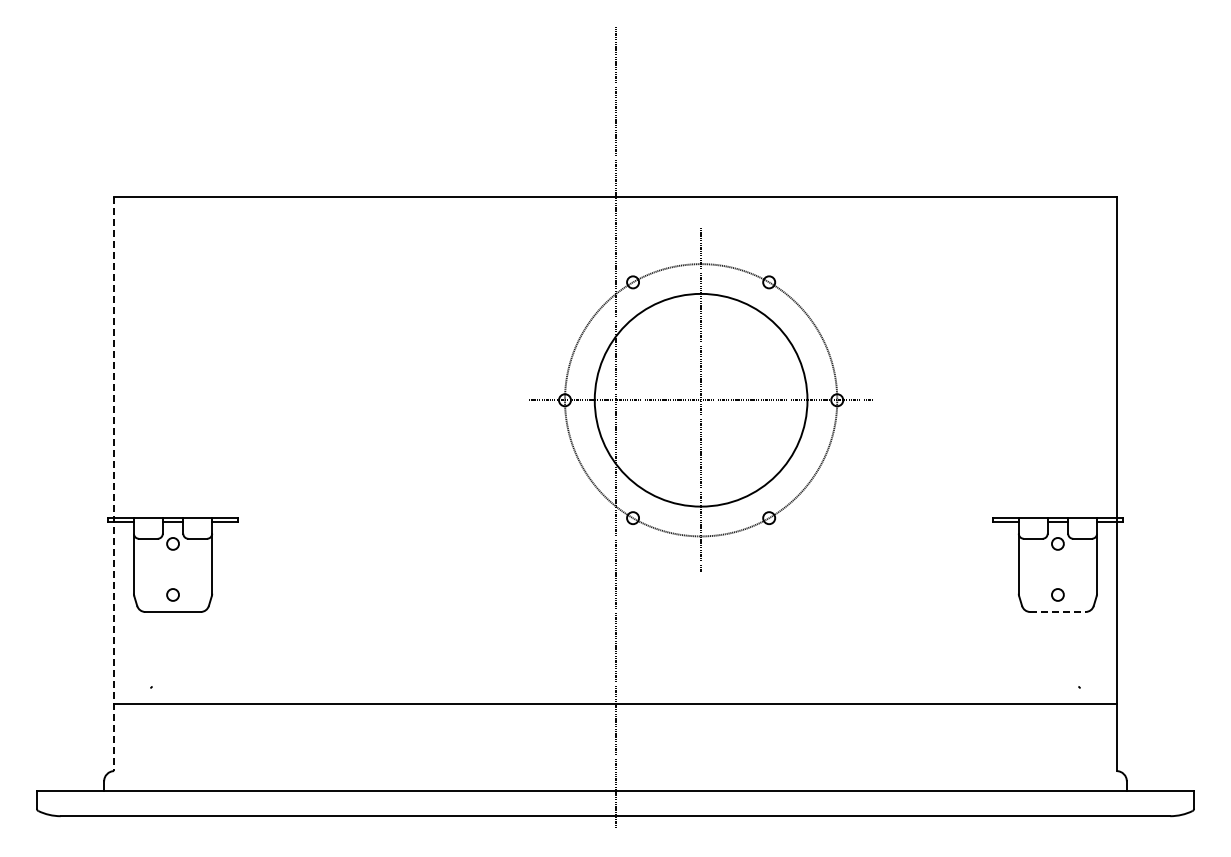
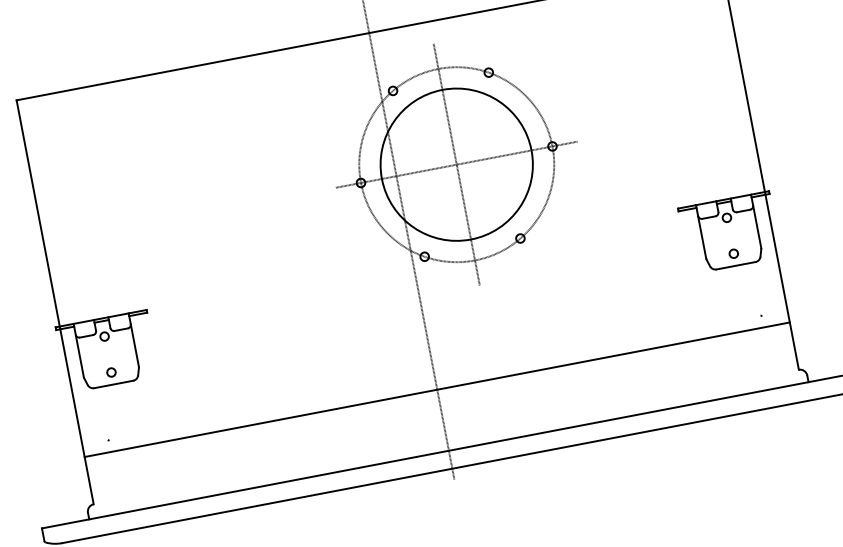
line: (114, 484) -> (55, 302), dashed -> solid
line: (1057, 611) -> (735, 265), dashed -> solid

